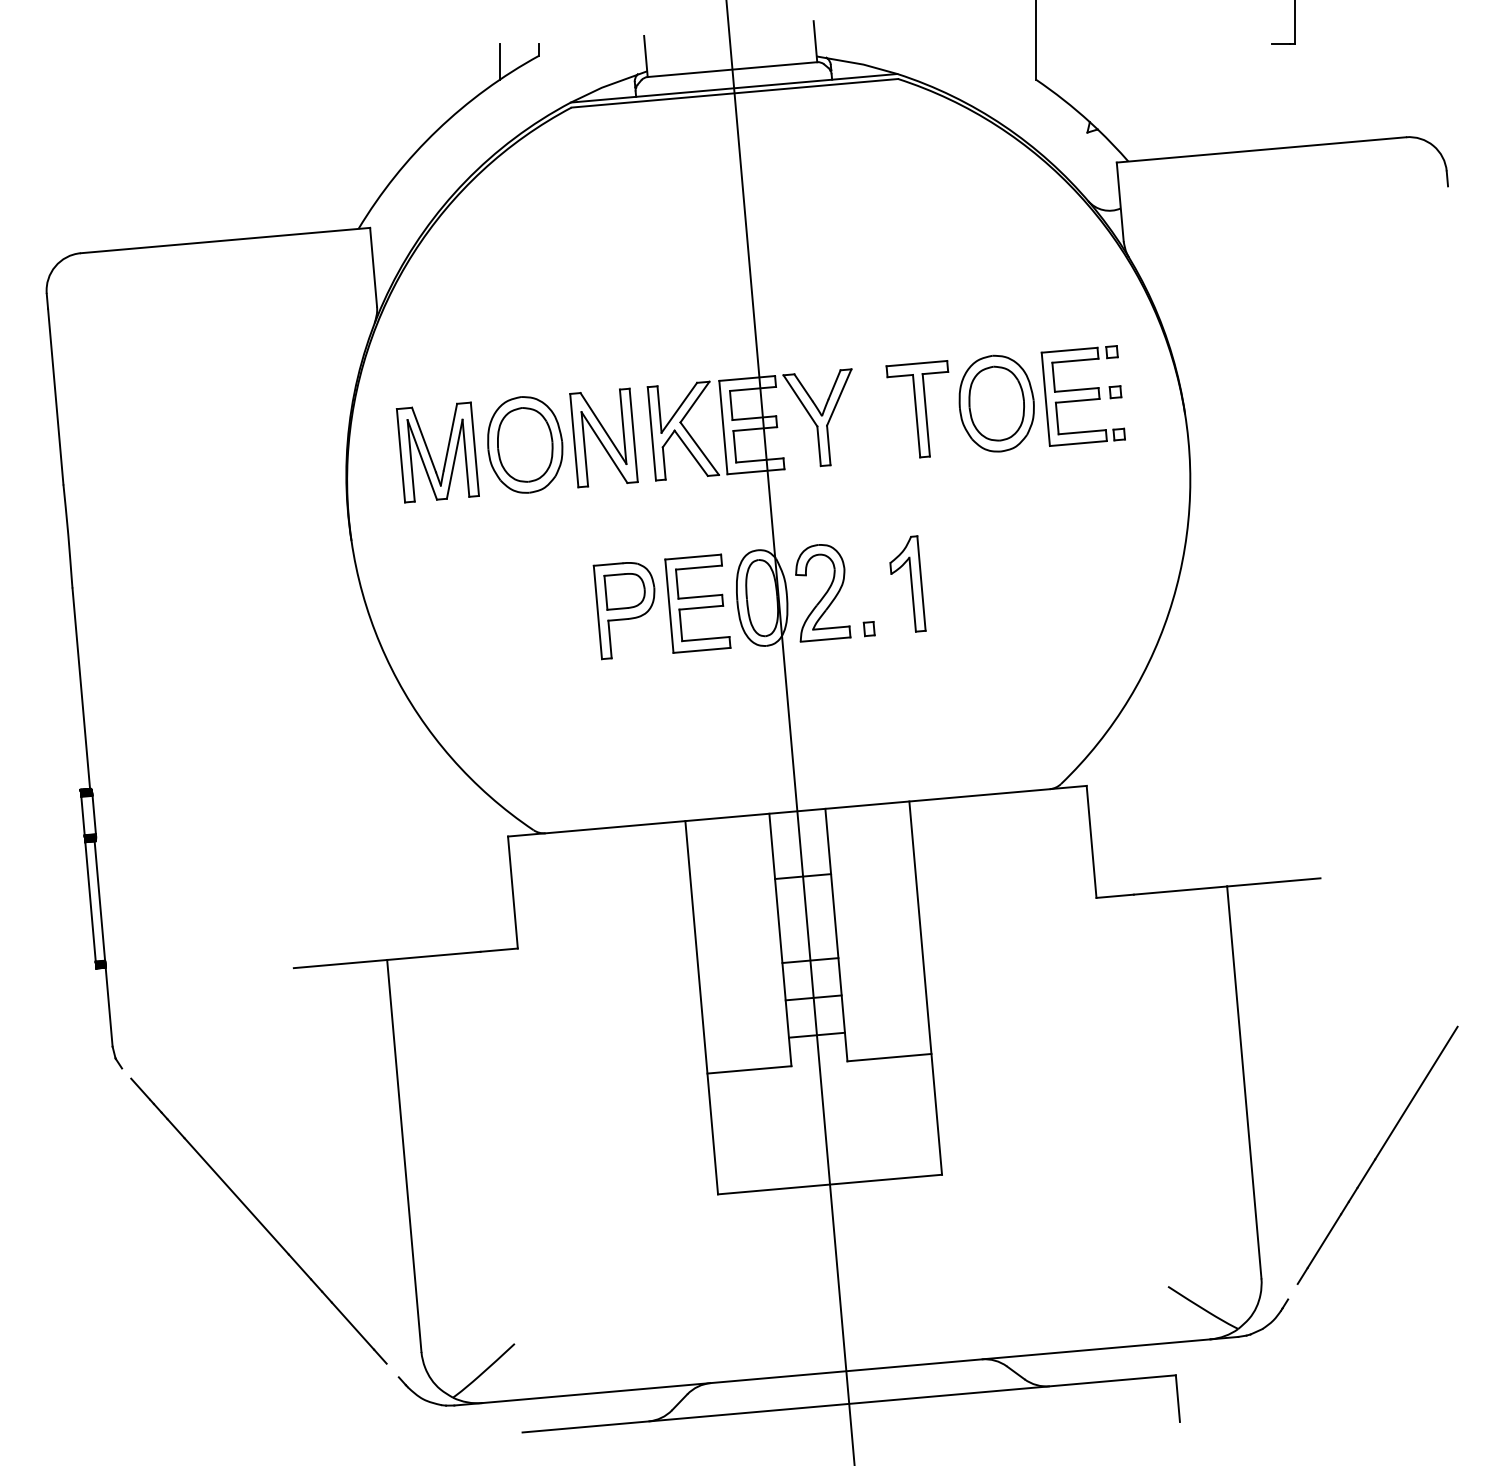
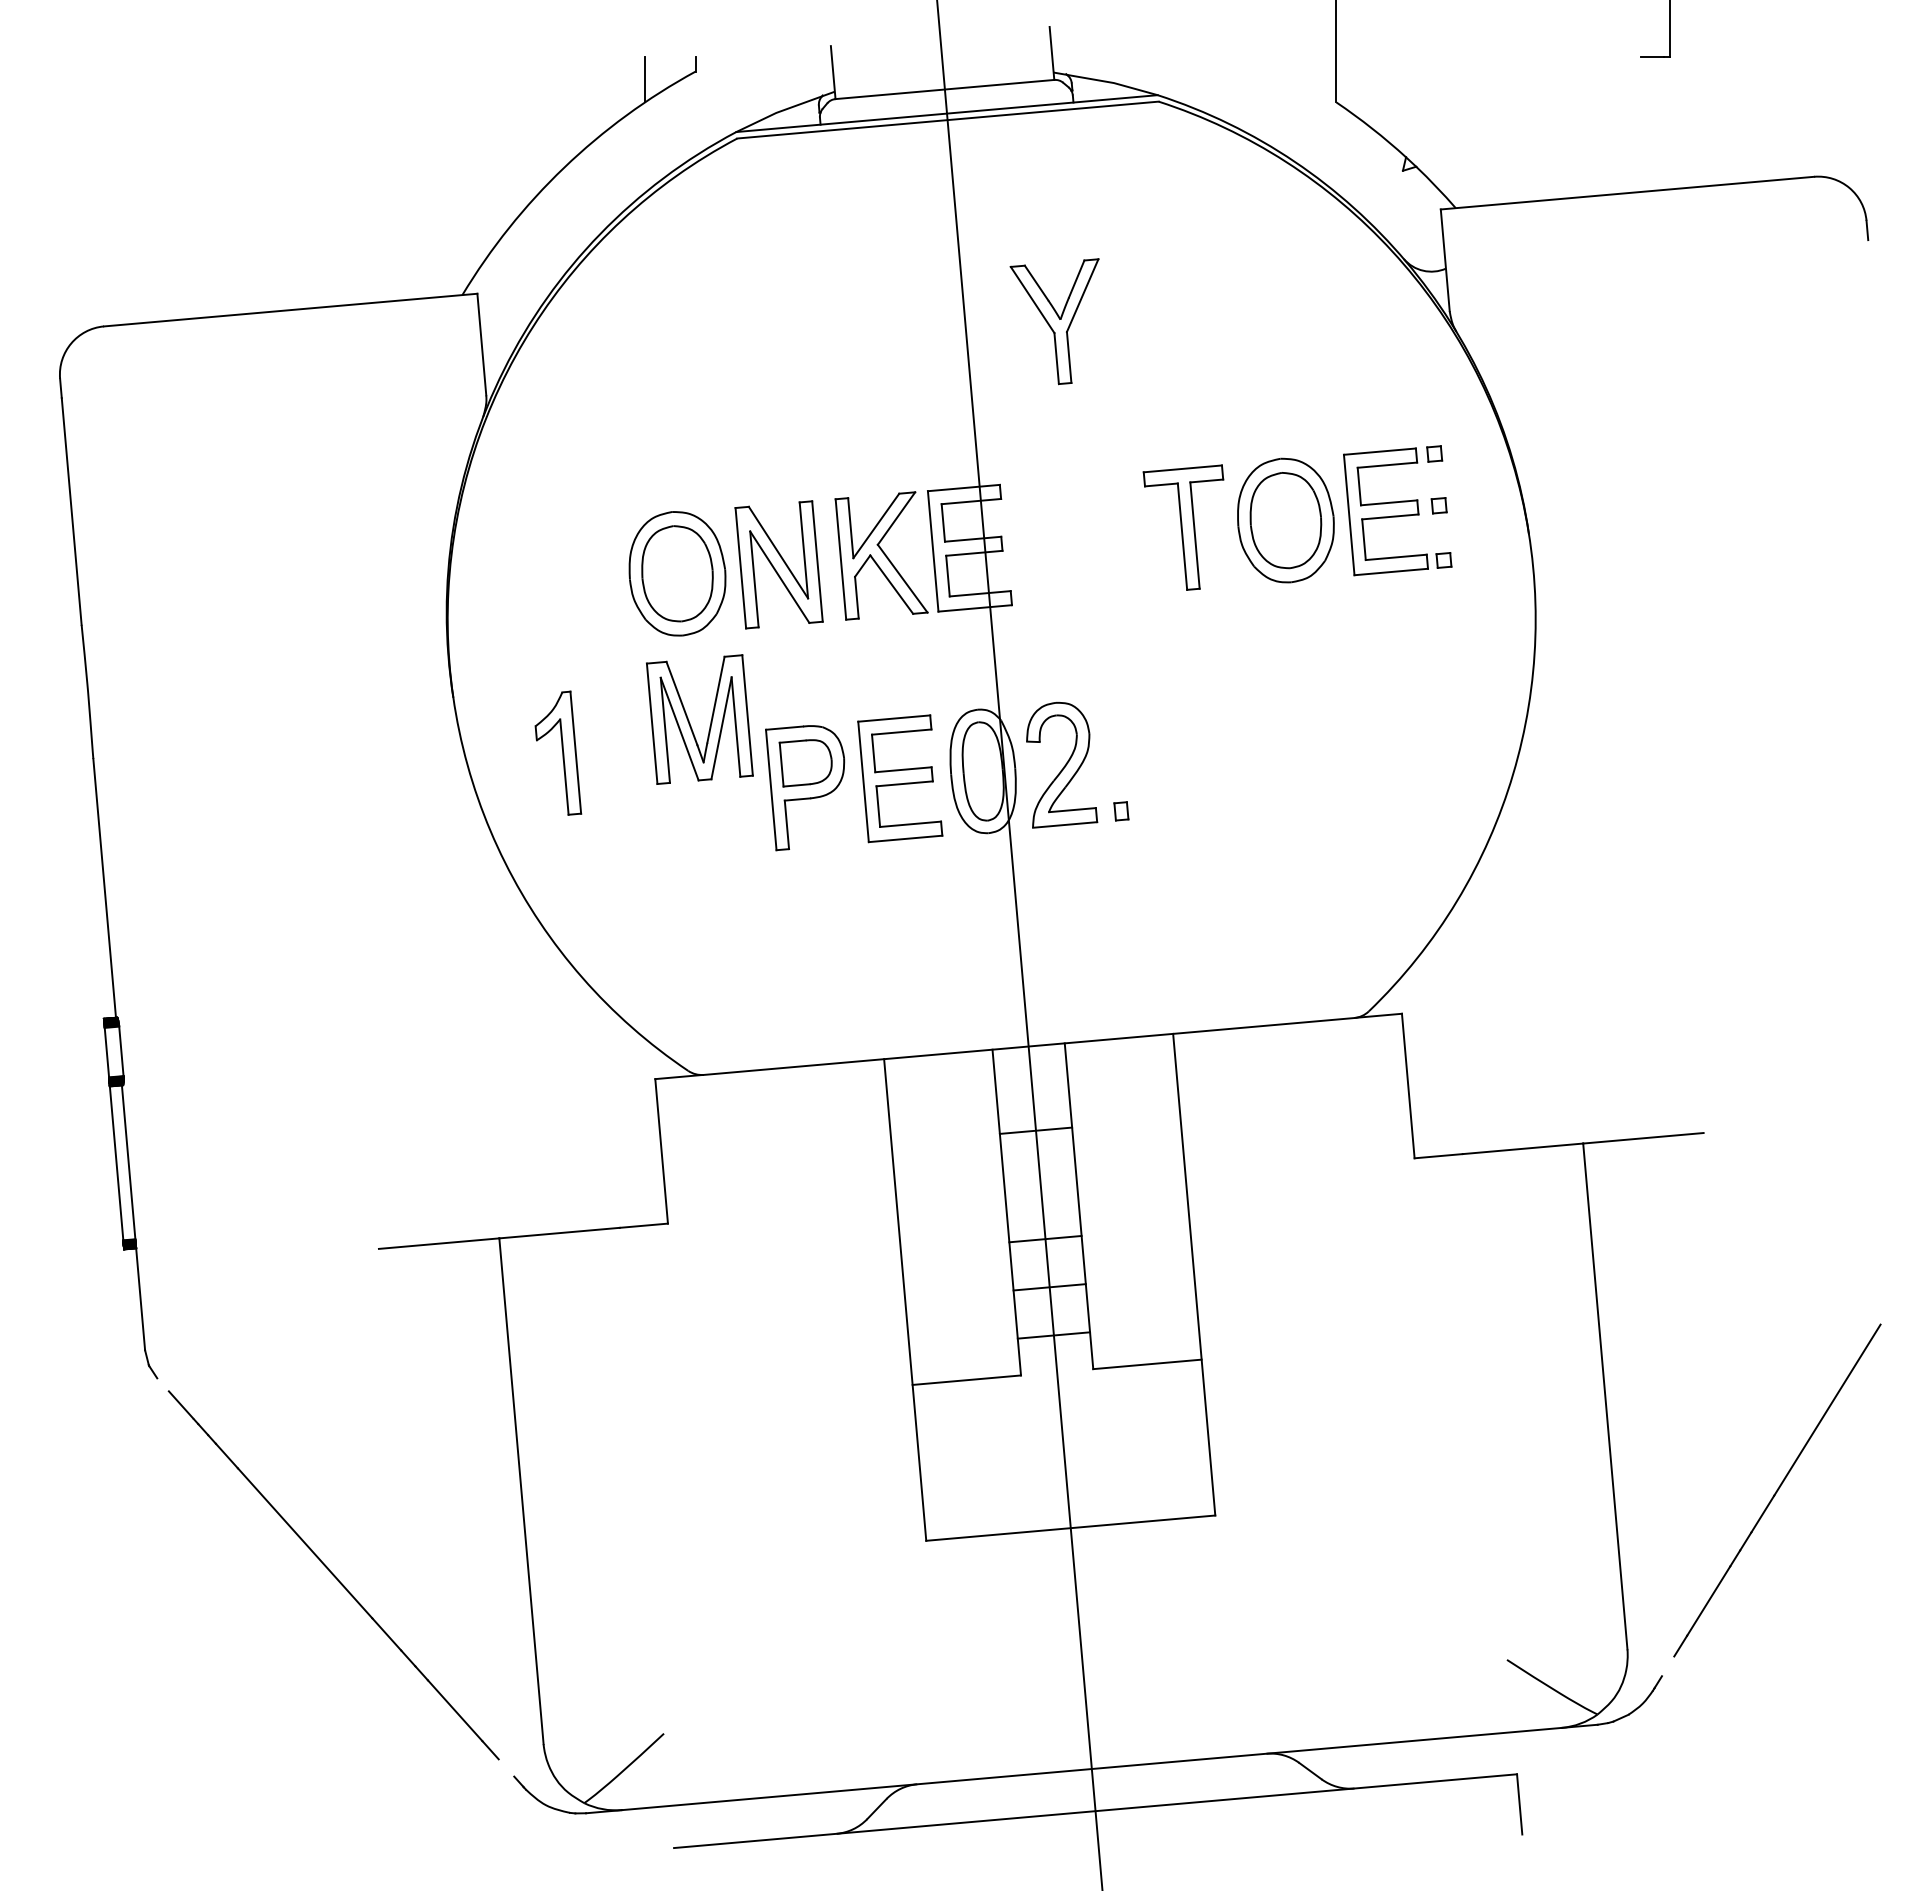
part: (817, 417) -> (1054, 321), moved
part: (430, 455) -> (690, 723), moved
part: (908, 583) -> (558, 752), moved

